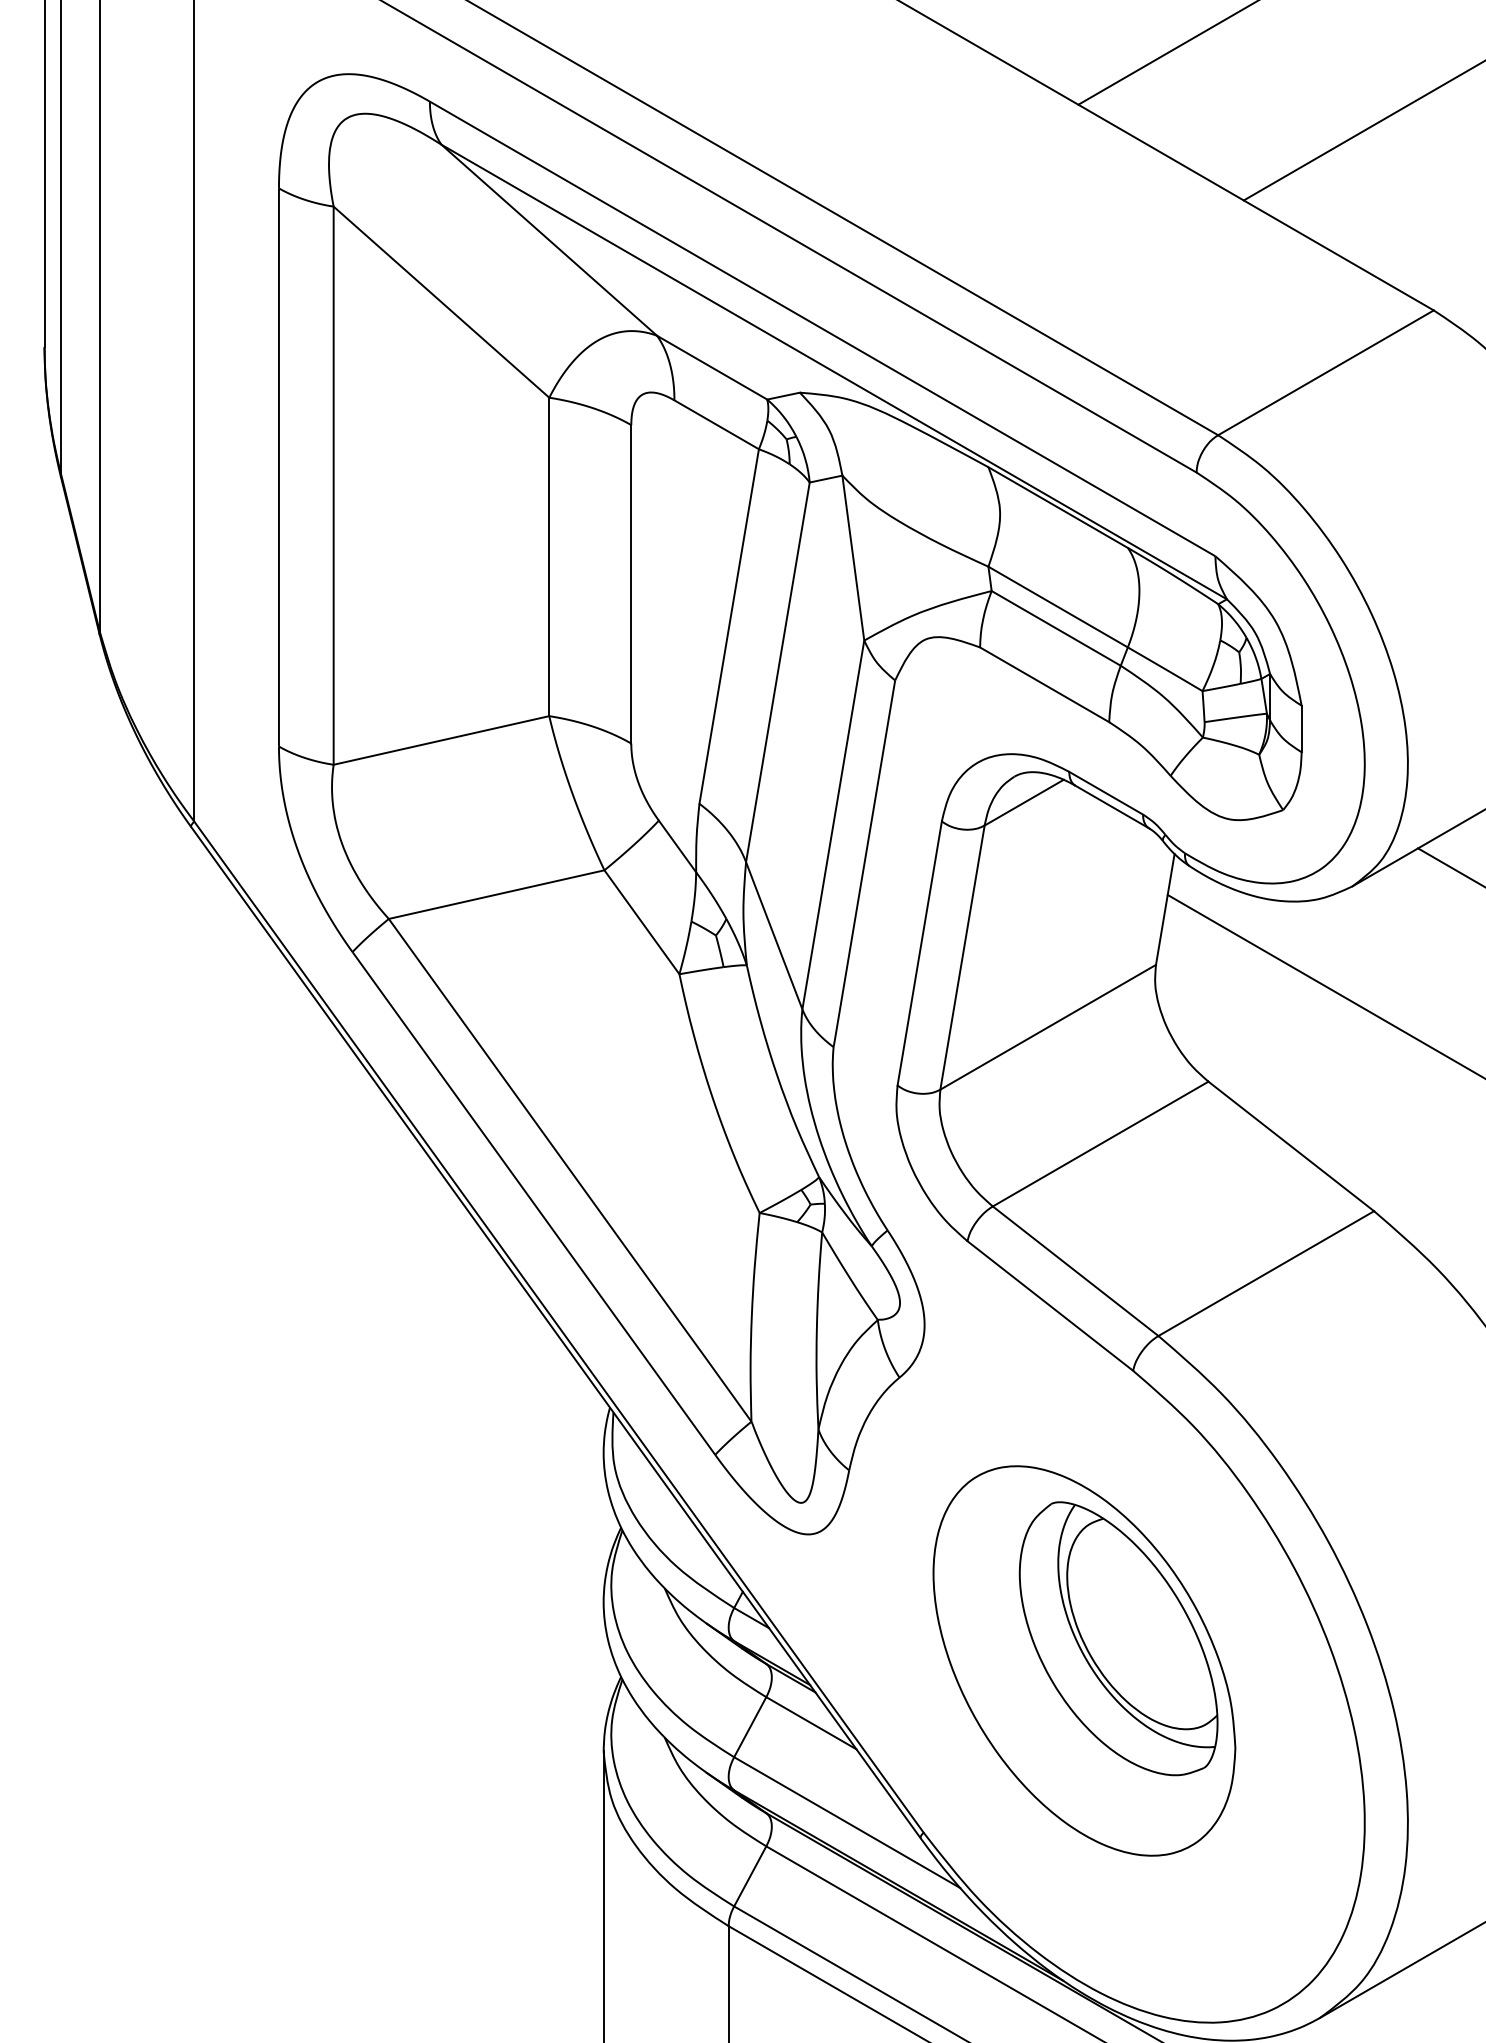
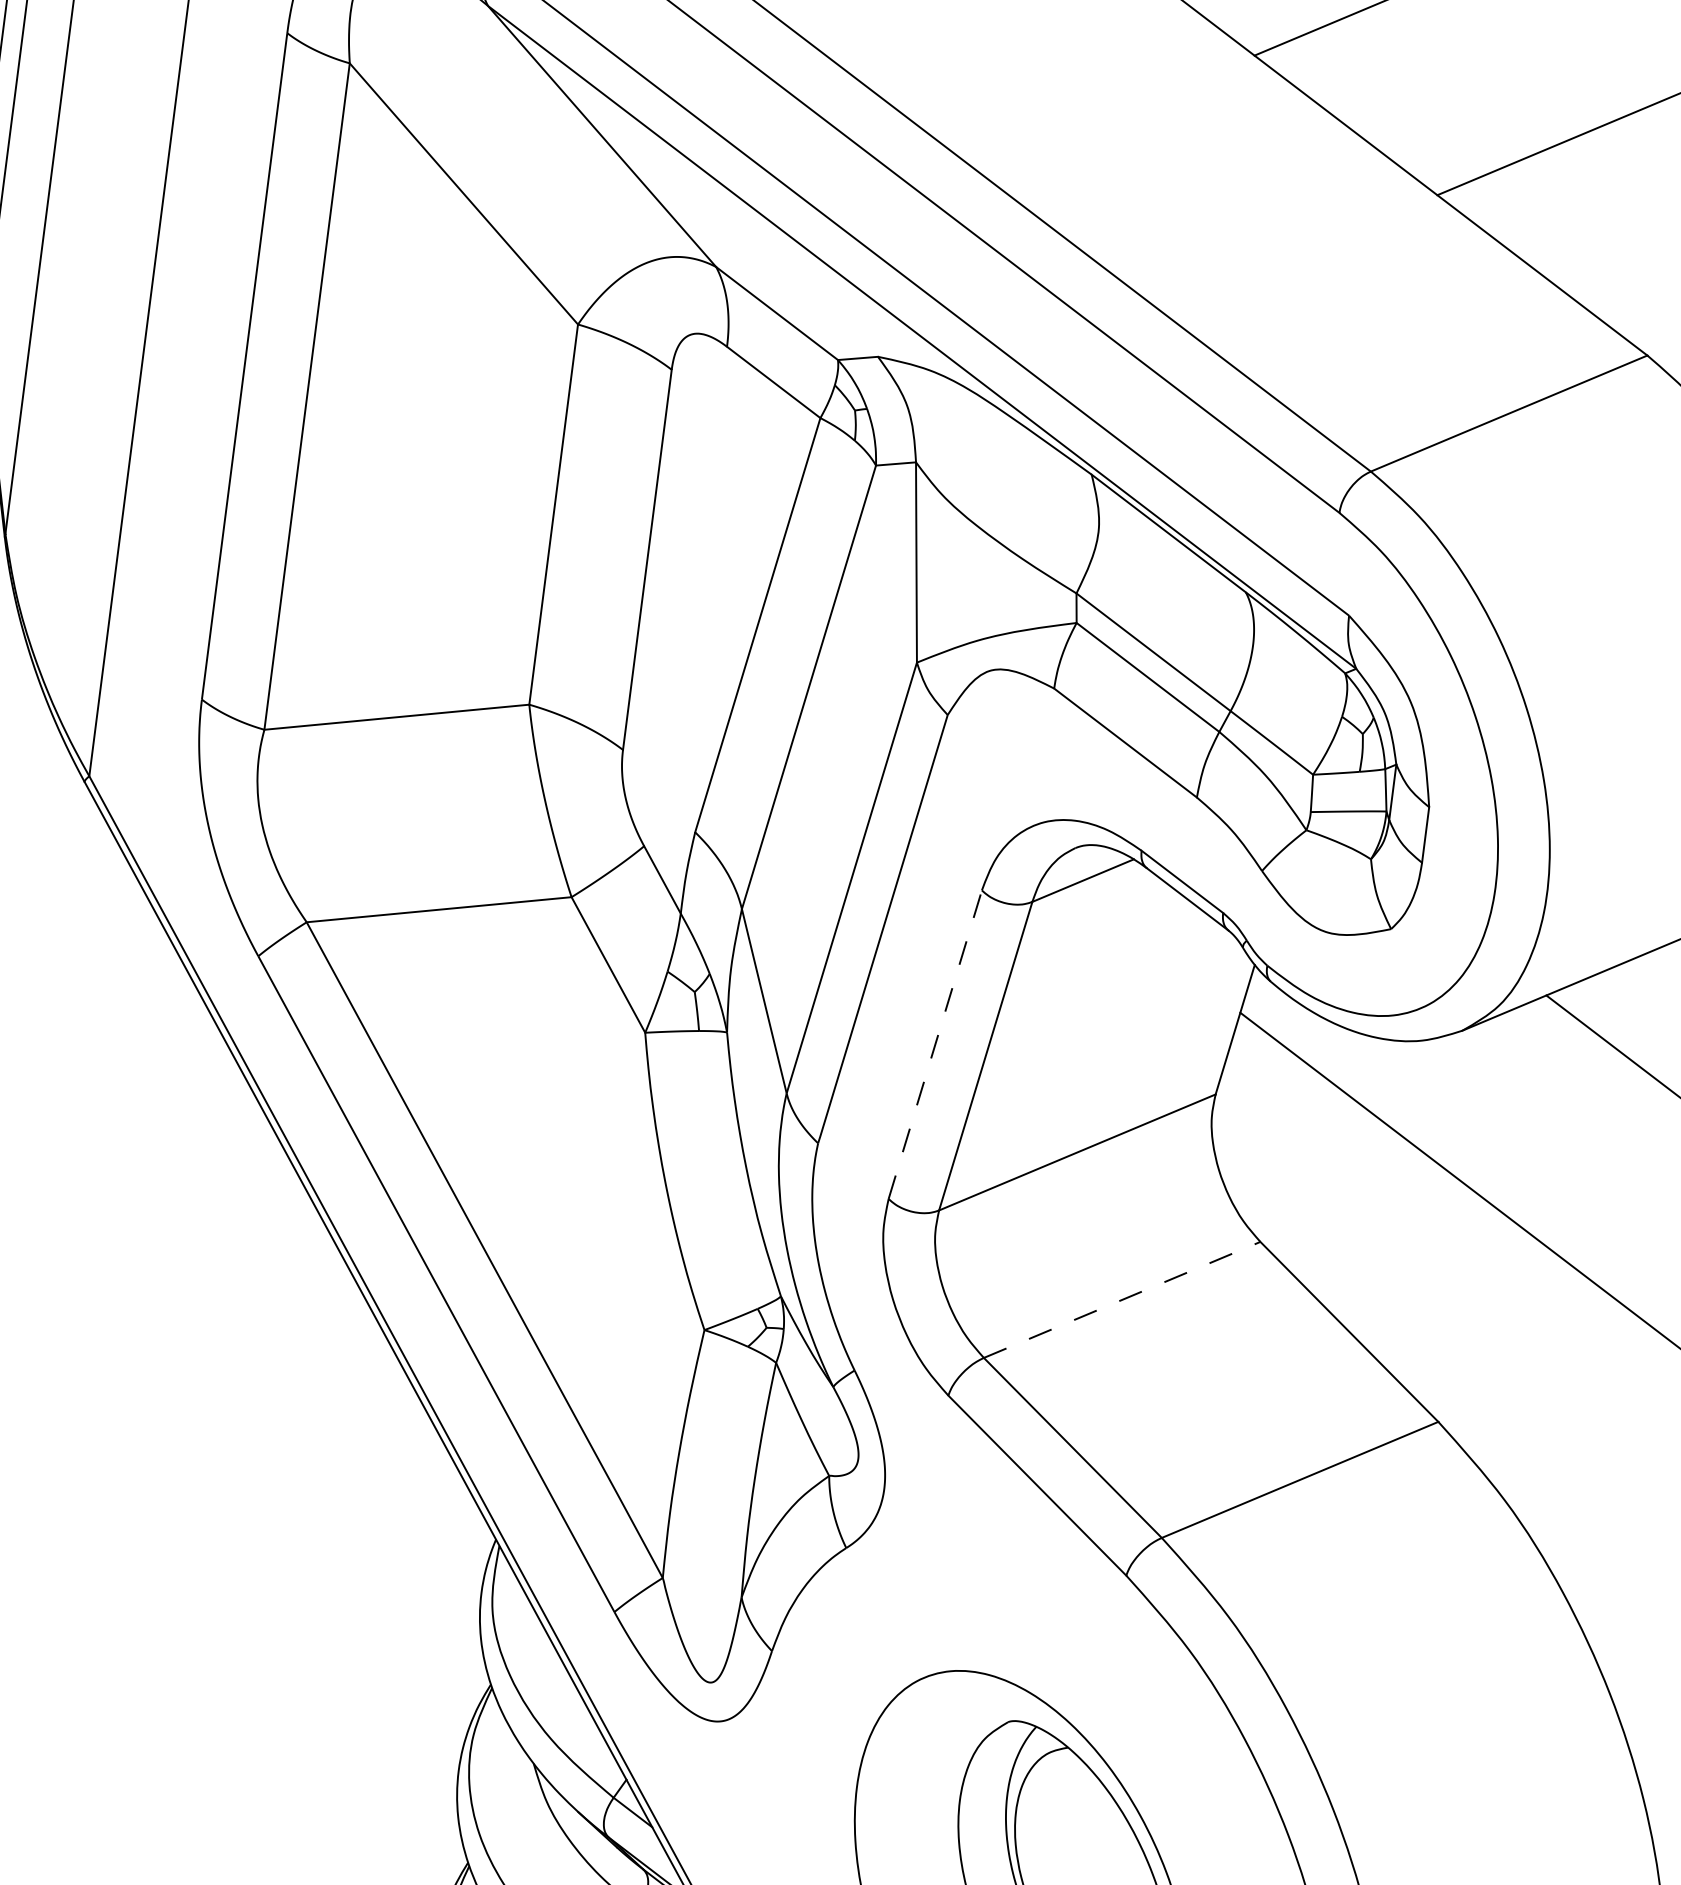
line: (919, 953) -> (935, 1044), solid -> dashed
line: (1100, 1144) -> (1121, 1300), solid -> dashed

